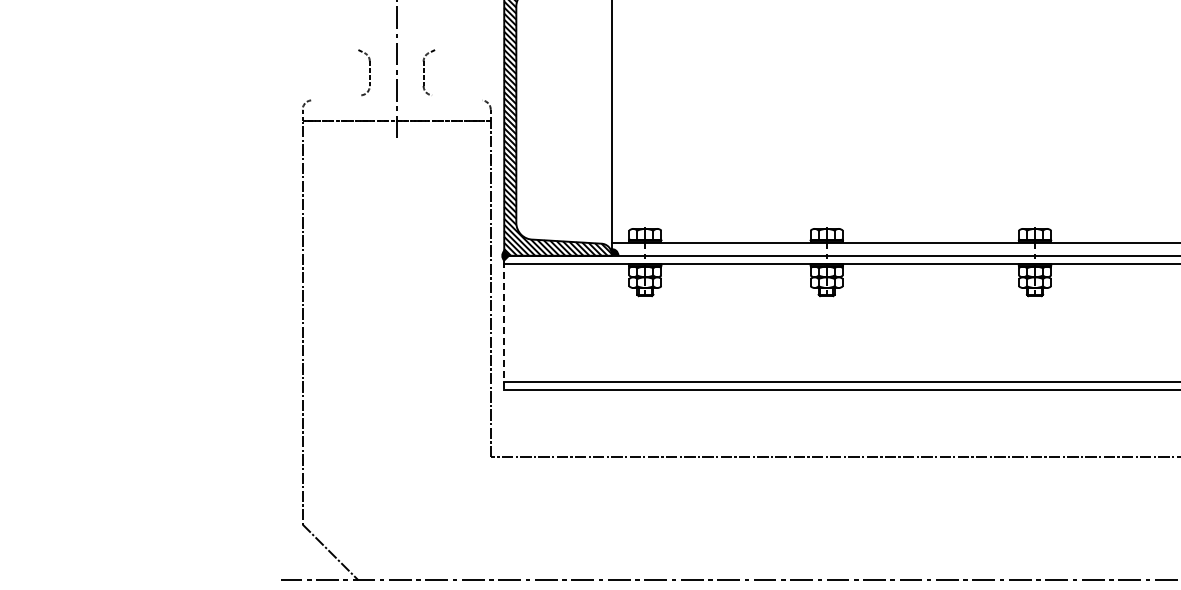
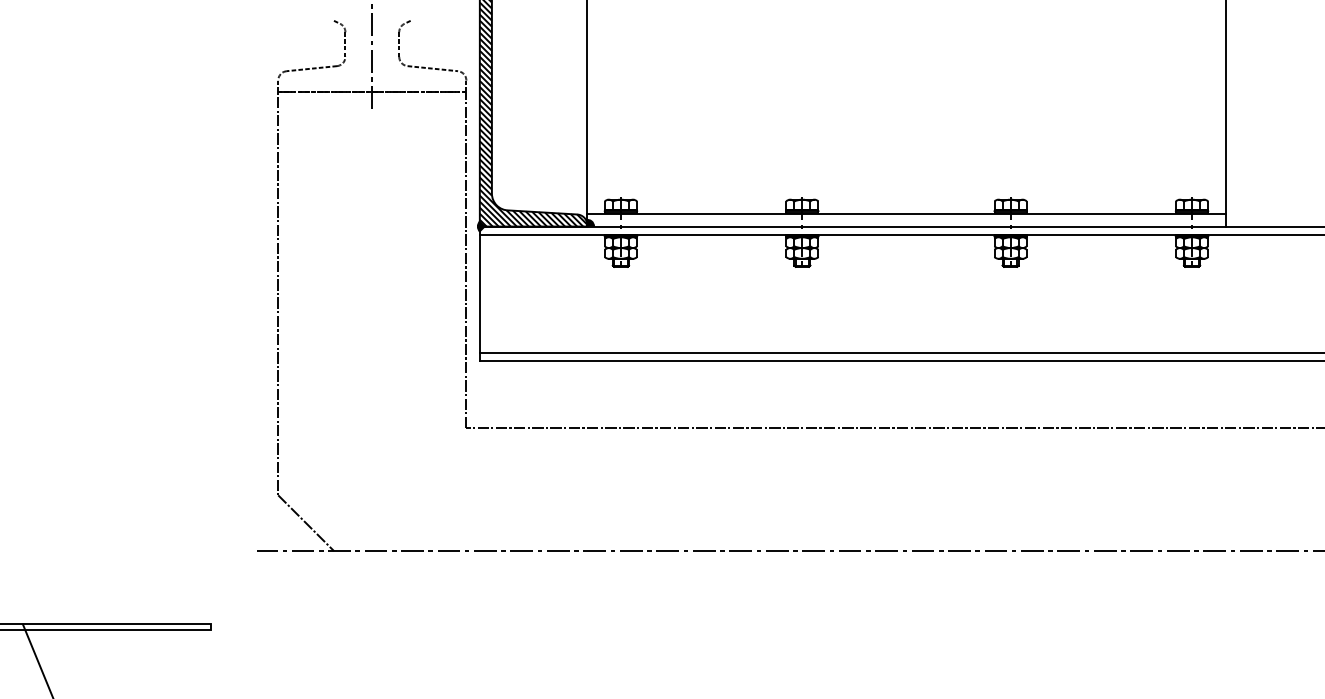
line: (335, 97) -> (311, 68), added
line: (456, 97) -> (432, 68), added
line: (503, 325) -> (479, 296), dashed -> solid

